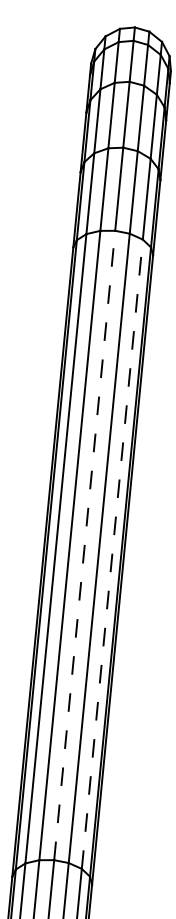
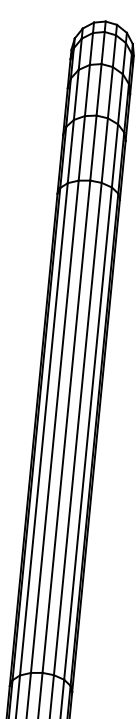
line: (84, 545) -> (66, 426), dashed -> solid
line: (112, 554) -> (88, 433), dashed -> solid

